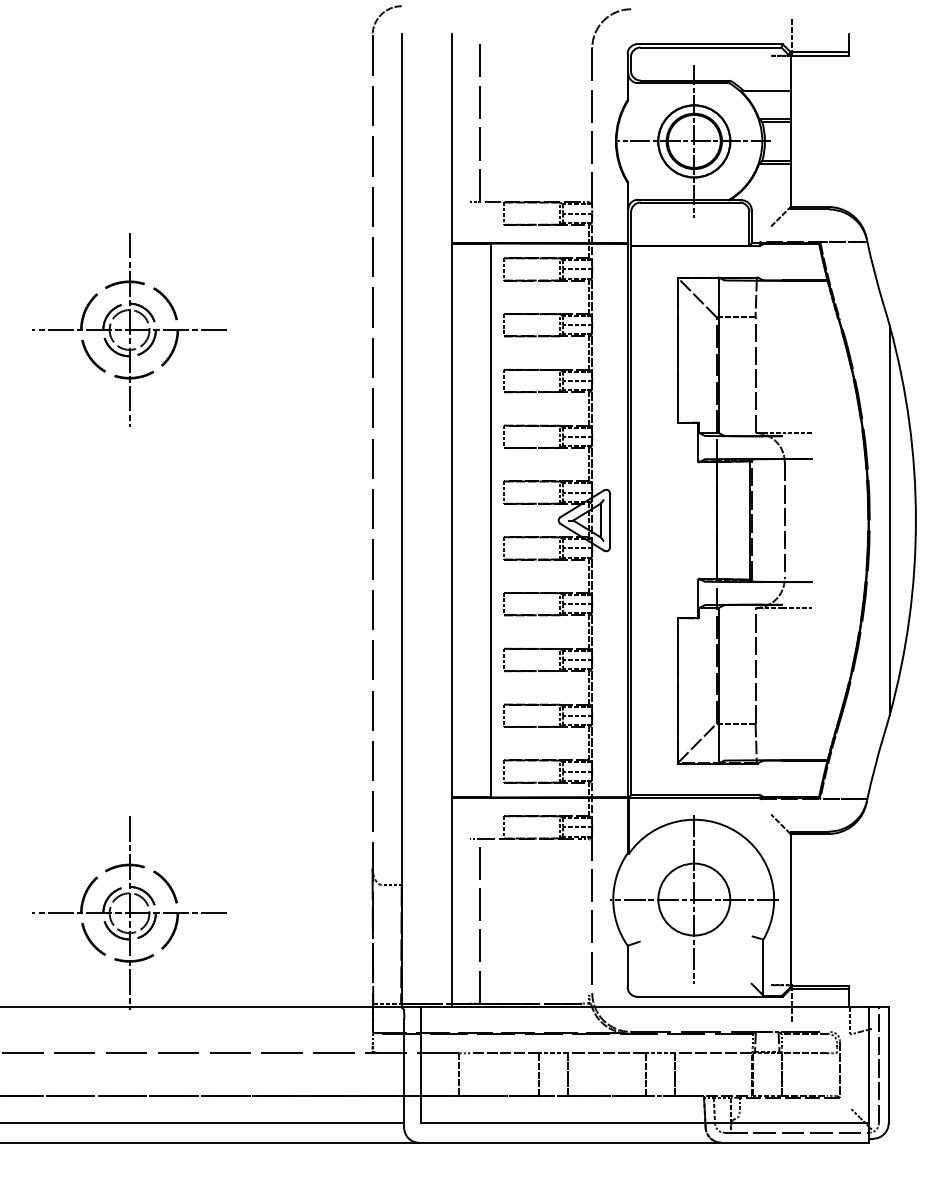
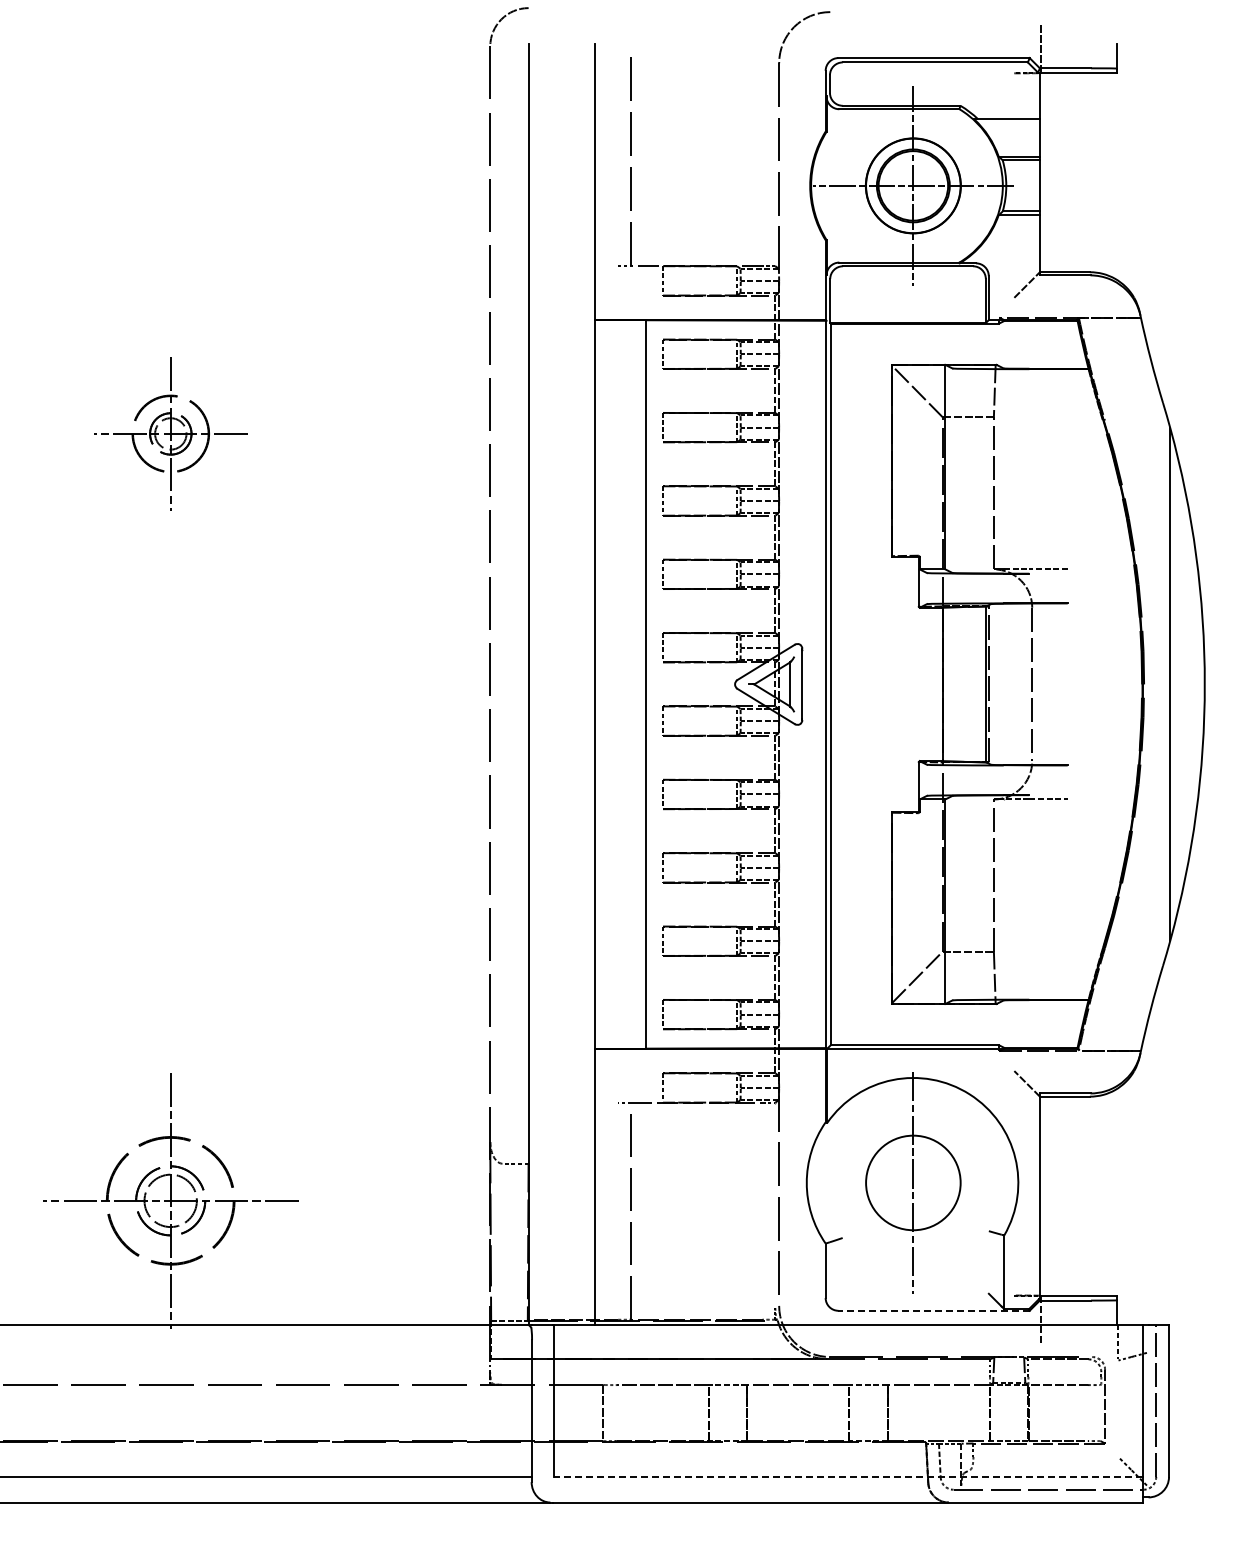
part: (129, 329) -> (170, 433), size x0.6
line: (694, 899) -> (913, 1182), removed
line: (710, 996) -> (934, 1310), solid -> dashed
line: (644, 1122) -> (848, 1476), solid -> dashed

